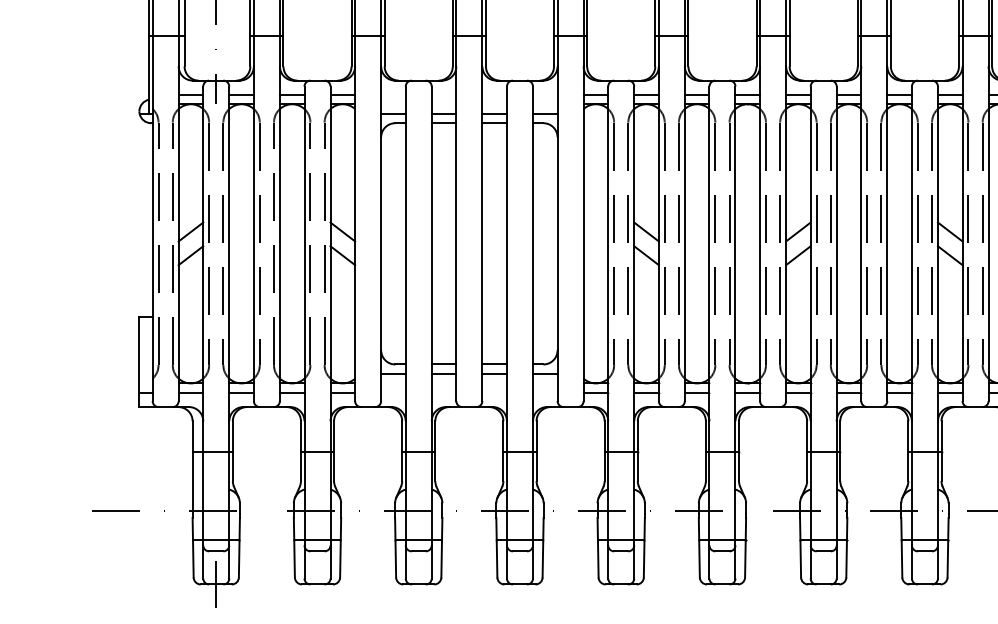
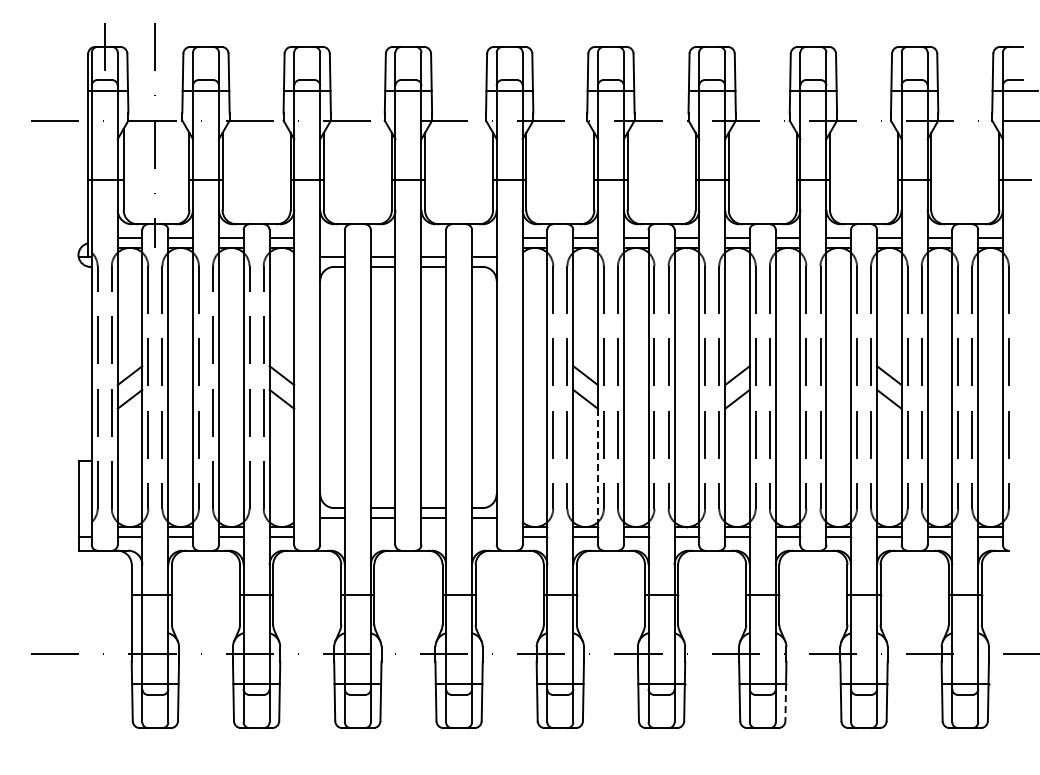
line: (658, 321) -> (597, 465), solid -> dashed
line: (846, 558) -> (785, 702), solid -> dashed
line: (216, 583) -> (155, 727), removed

